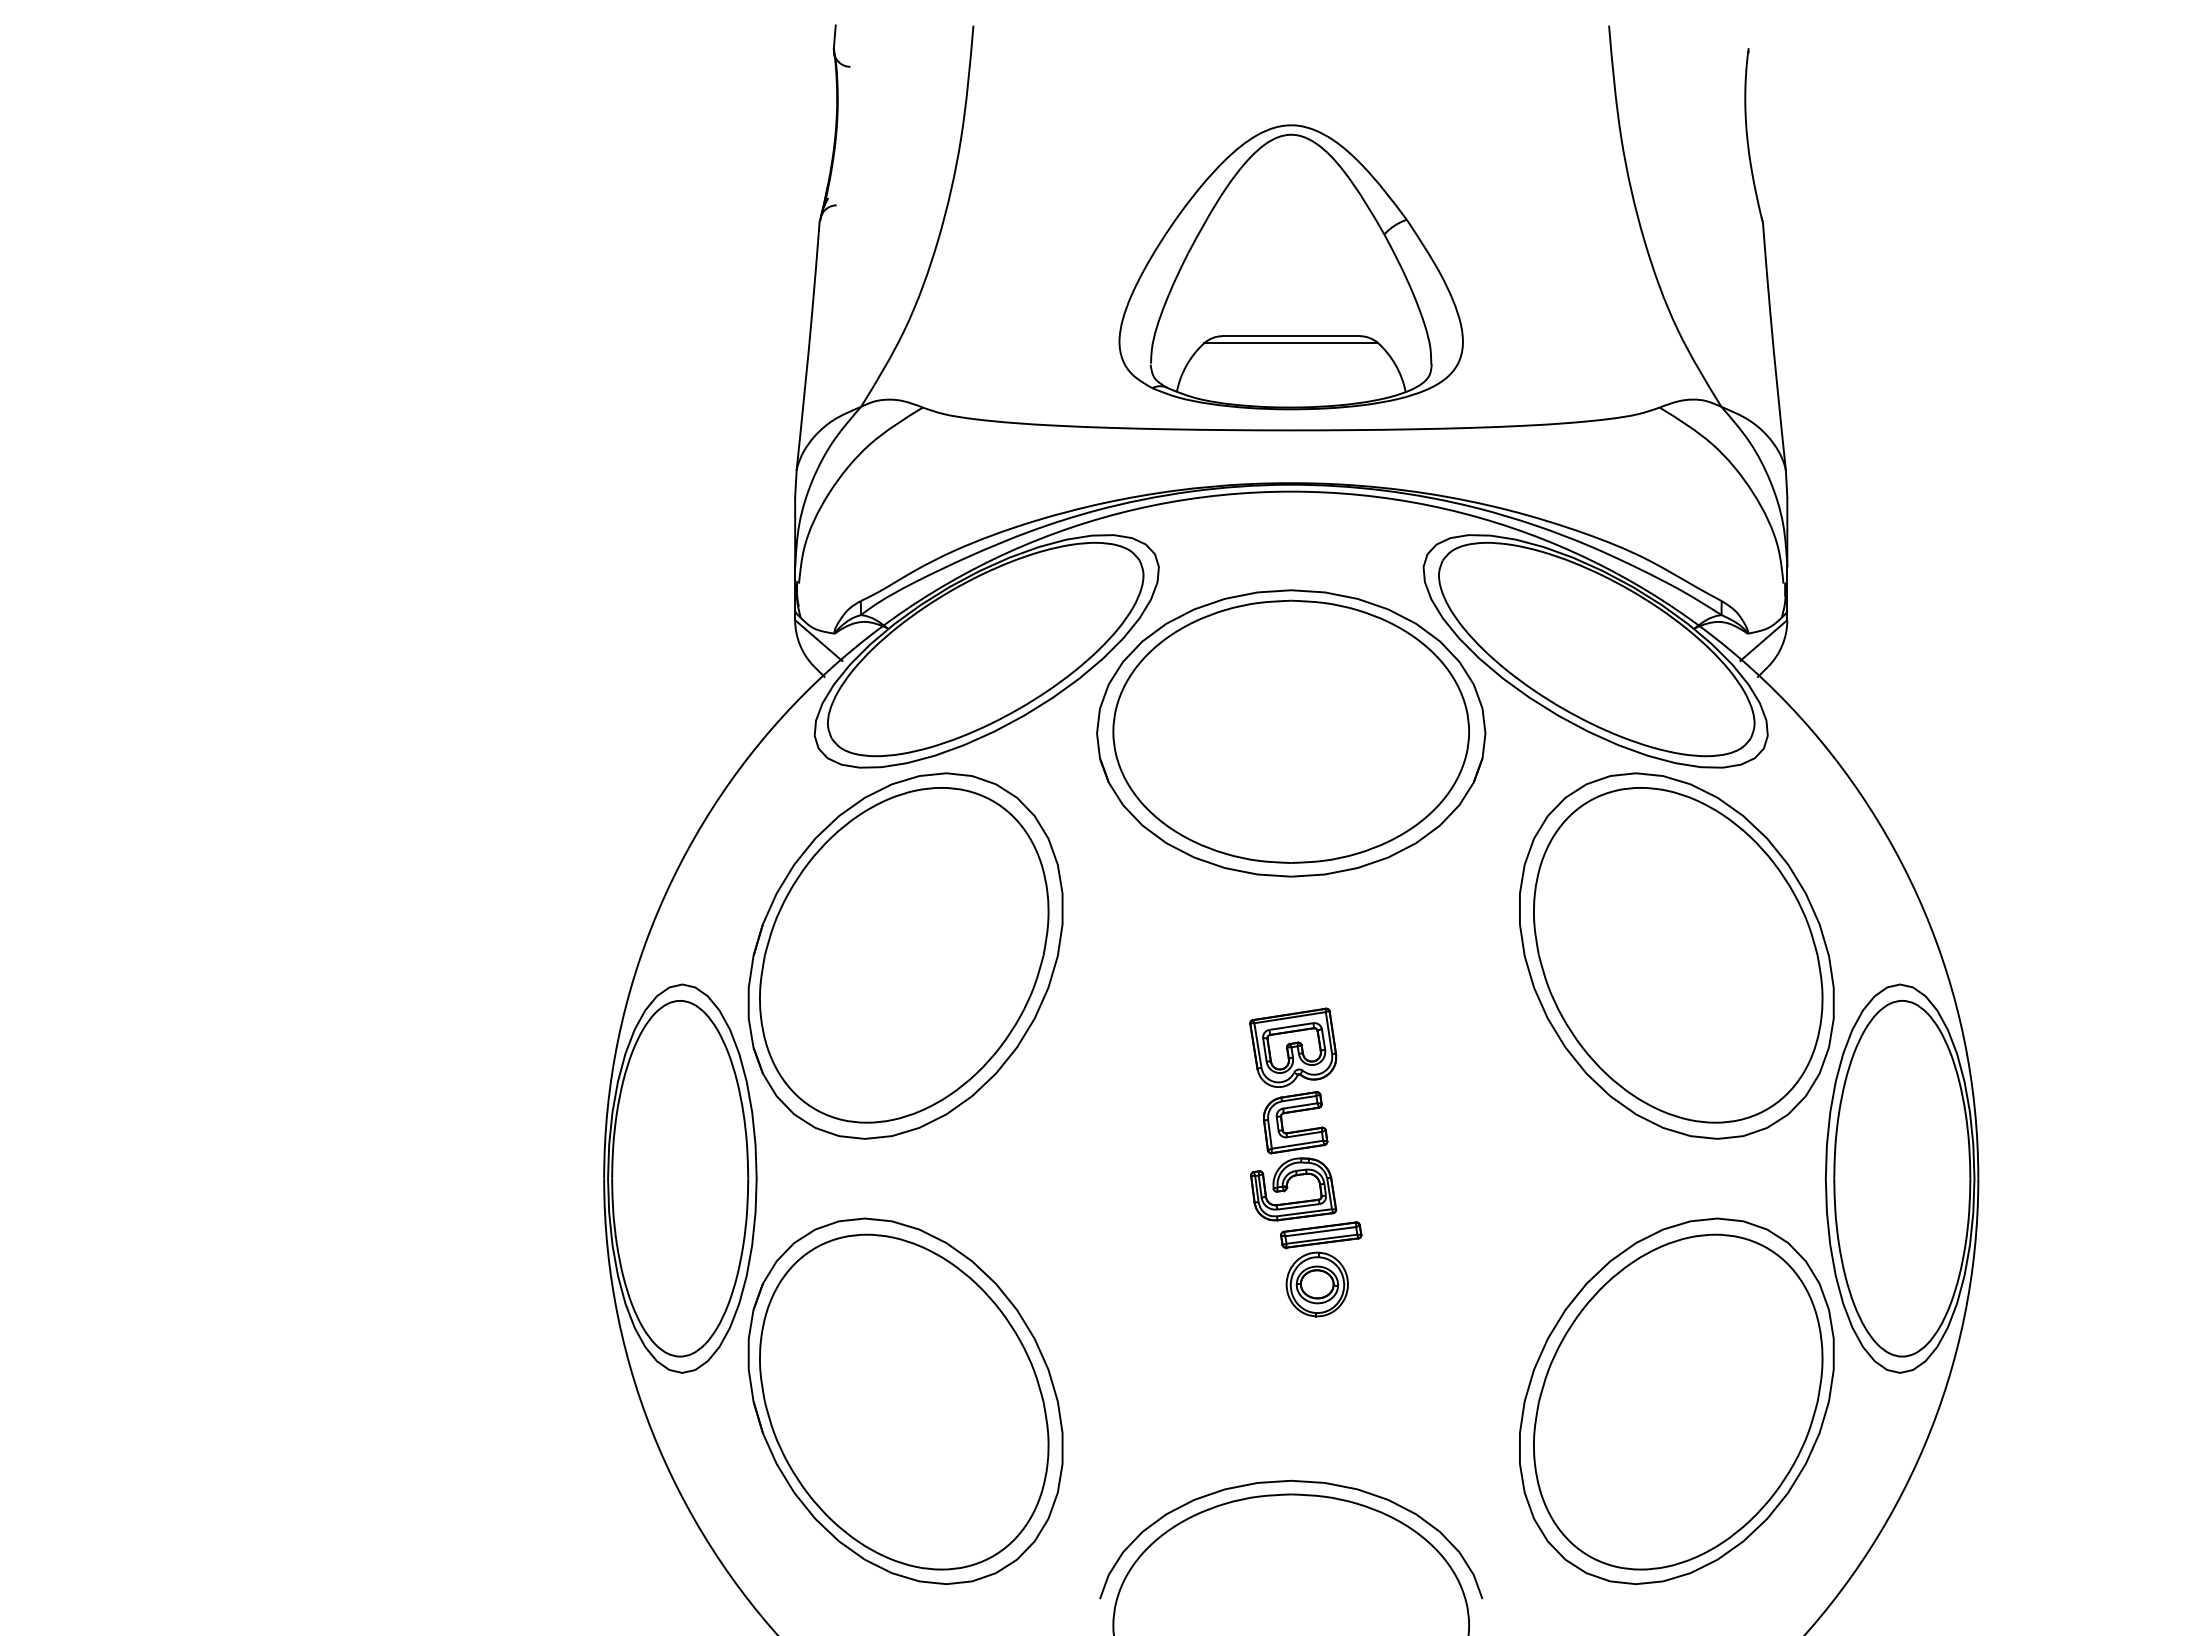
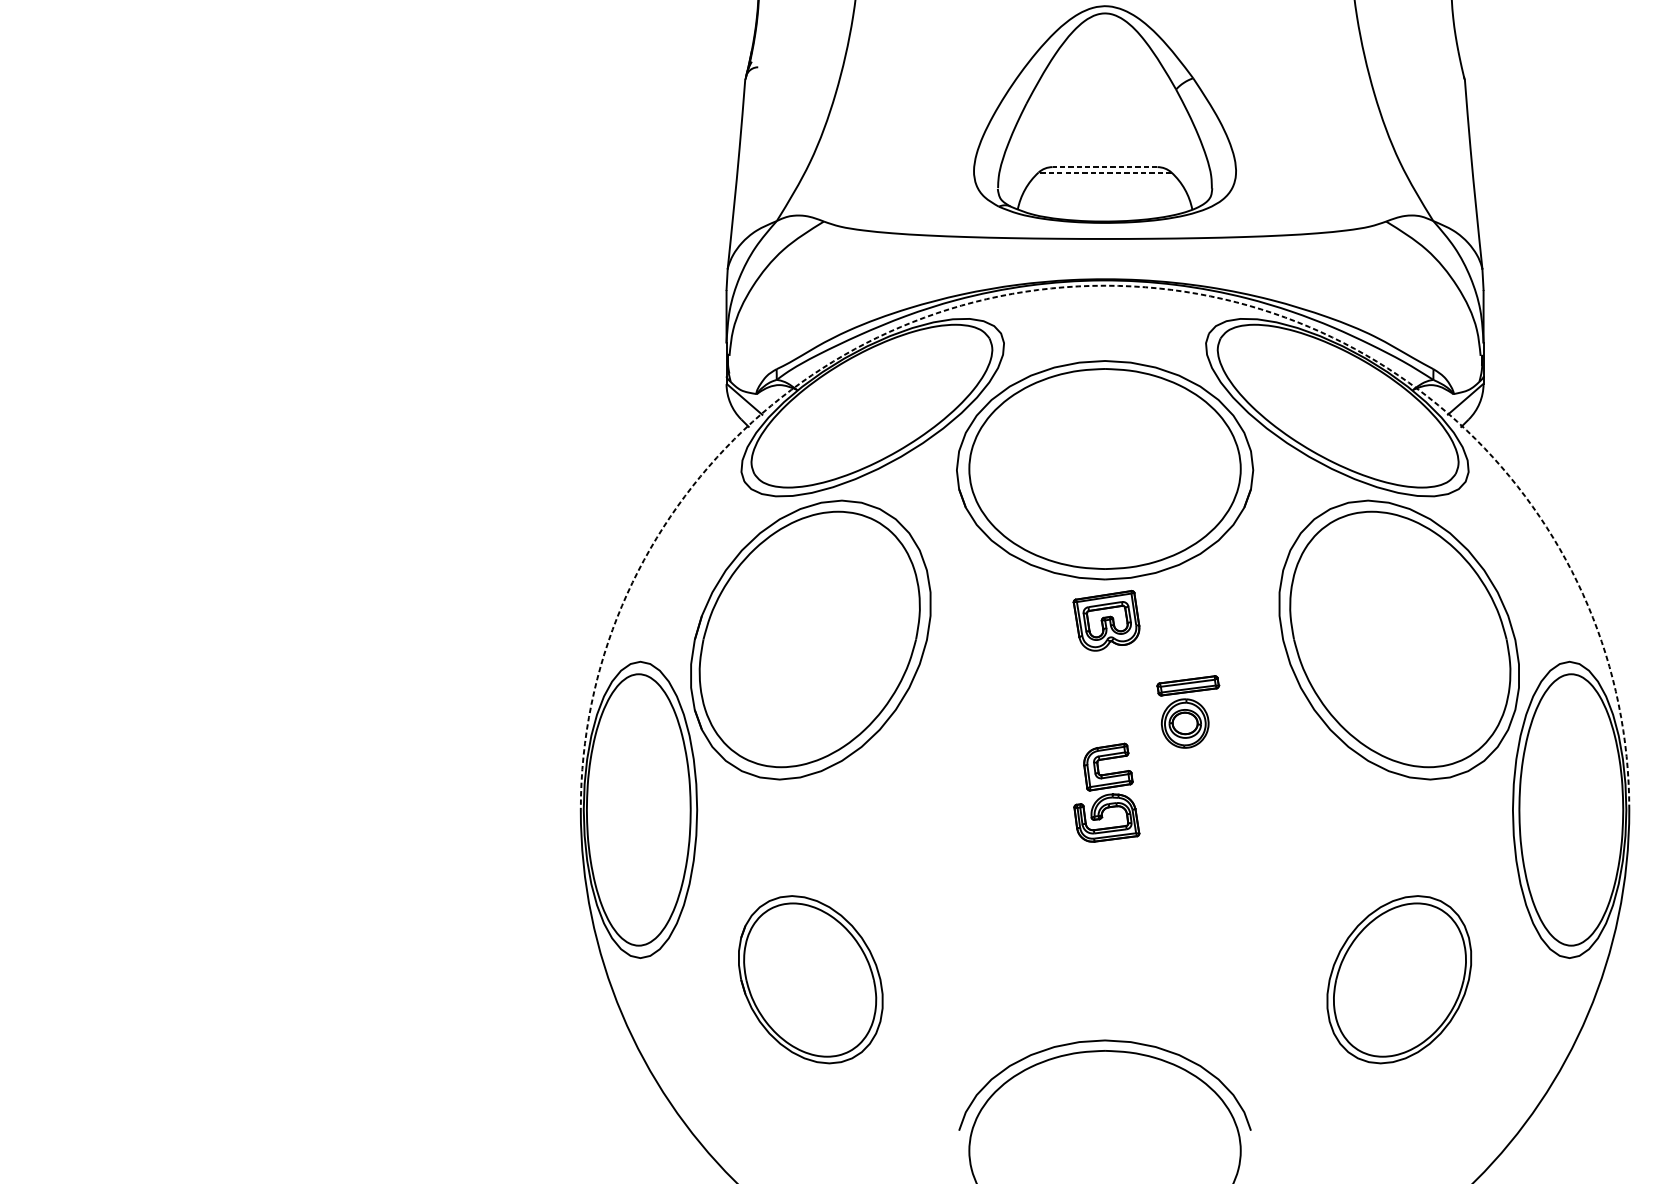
line: (1291, 336) -> (1105, 167), solid -> dashed
line: (1290, 343) -> (1104, 172), solid -> dashed
arc: (1291, 491) -> (1105, 285), solid -> dashed
part: (1293, 1047) -> (1106, 620), moved
part: (1321, 1269) -> (1188, 712), moved
part: (905, 1400) -> (810, 979), size x0.6
part: (1676, 1400) -> (1399, 979), size x0.6

